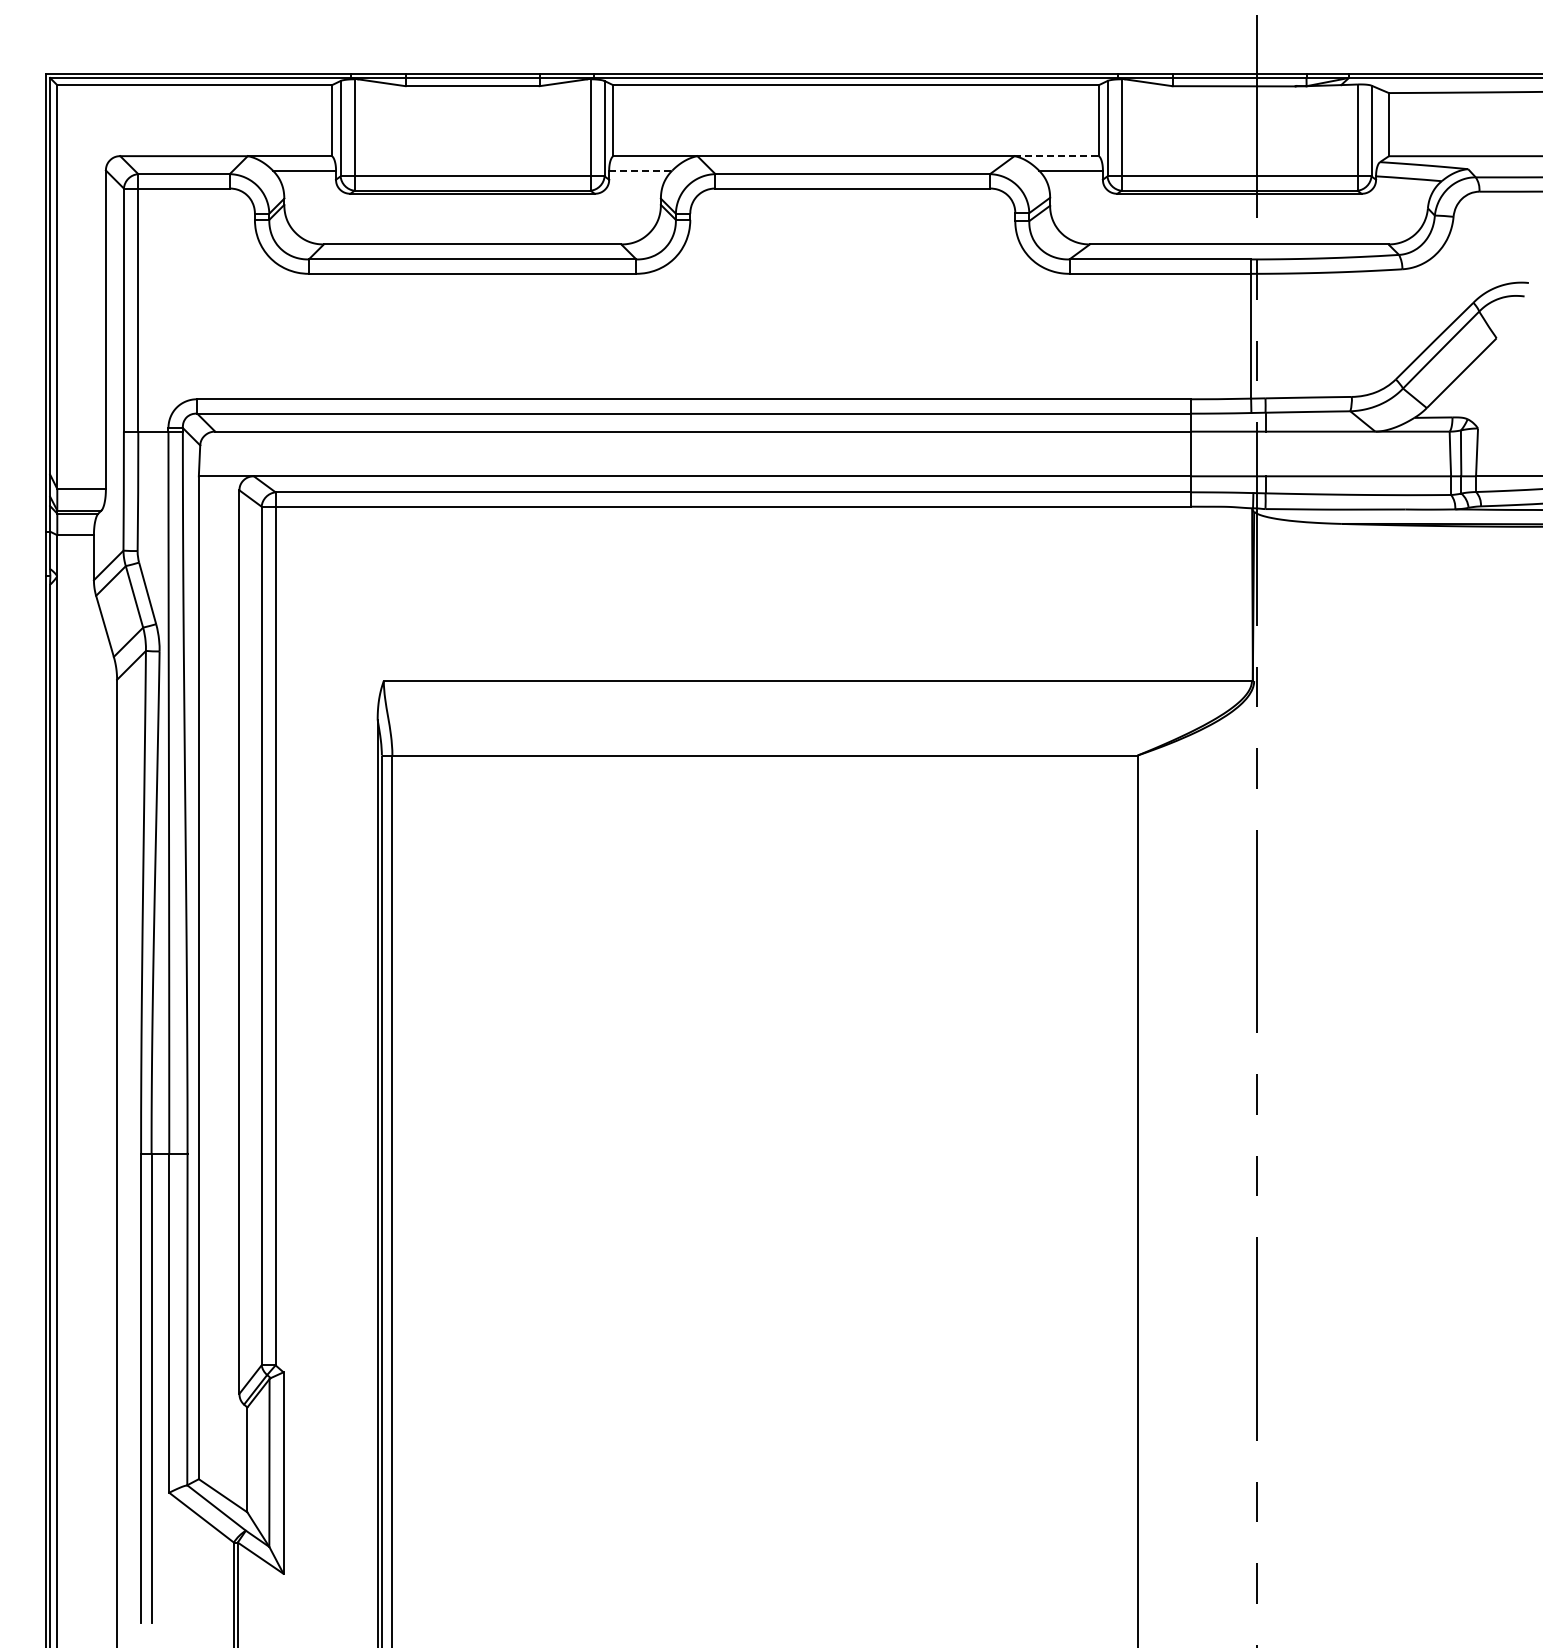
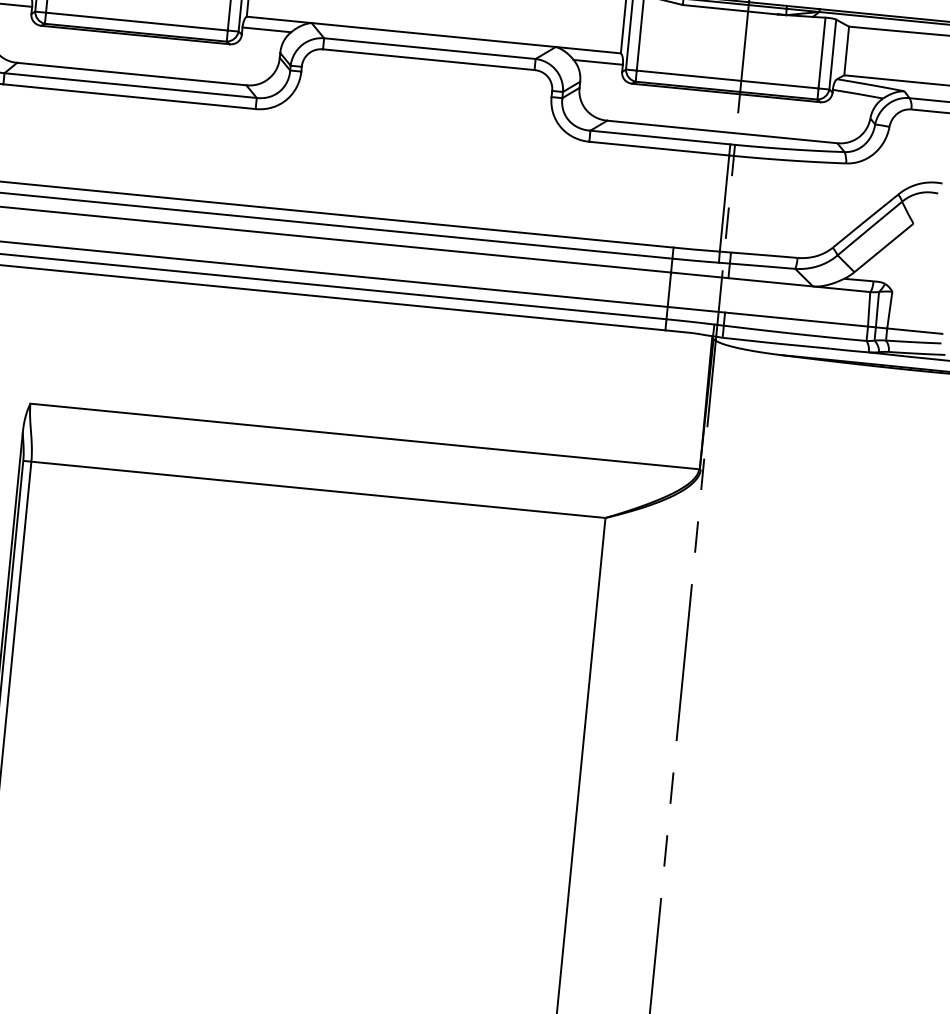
line: (1057, 156) -> (588, 50), dashed -> solid
line: (640, 170) -> (266, 29), dashed -> solid

